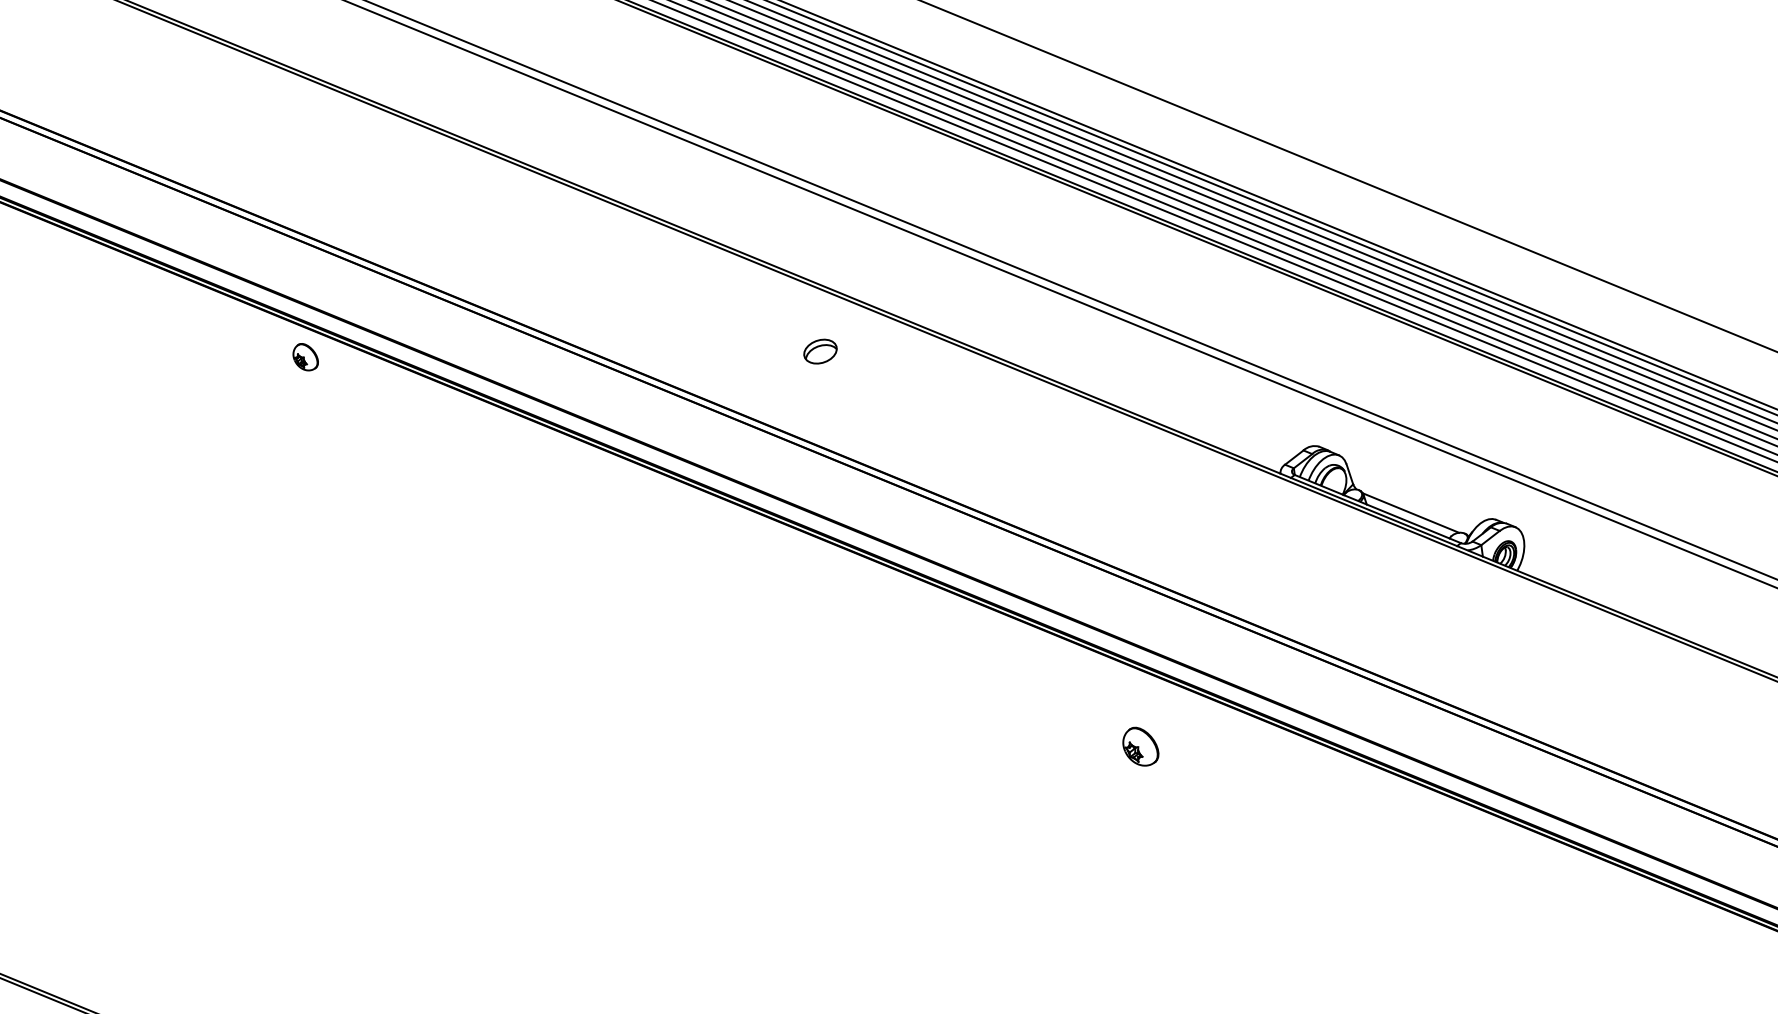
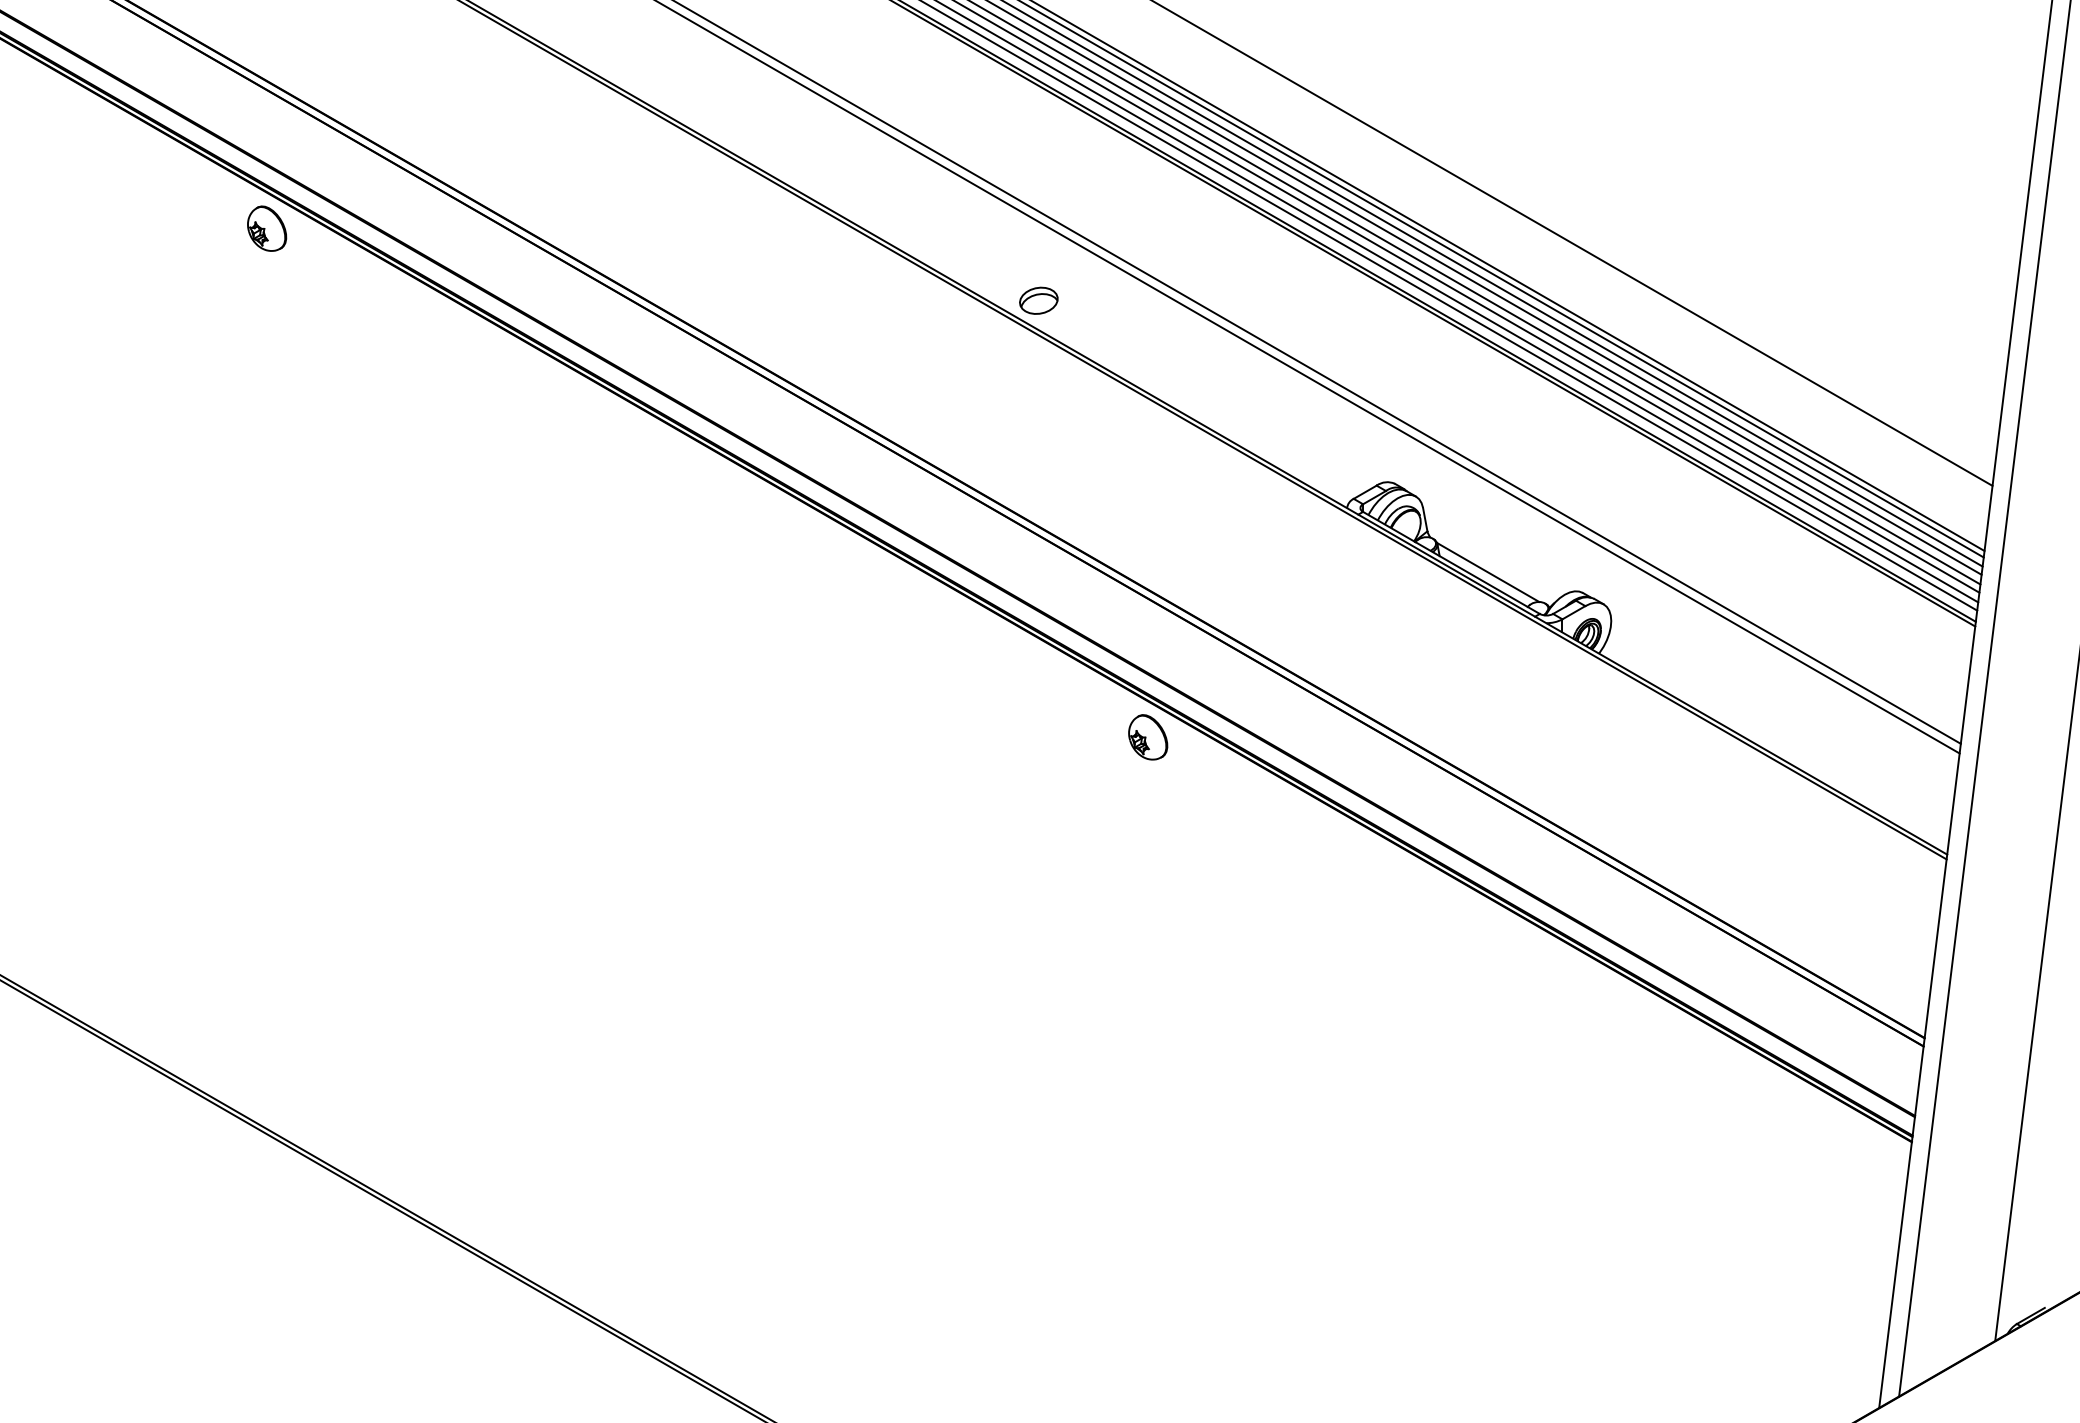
part: (820, 351) -> (1038, 300), moved
part: (305, 357) -> (267, 228), size x1.43
part: (1140, 746) -> (1148, 737), moved

